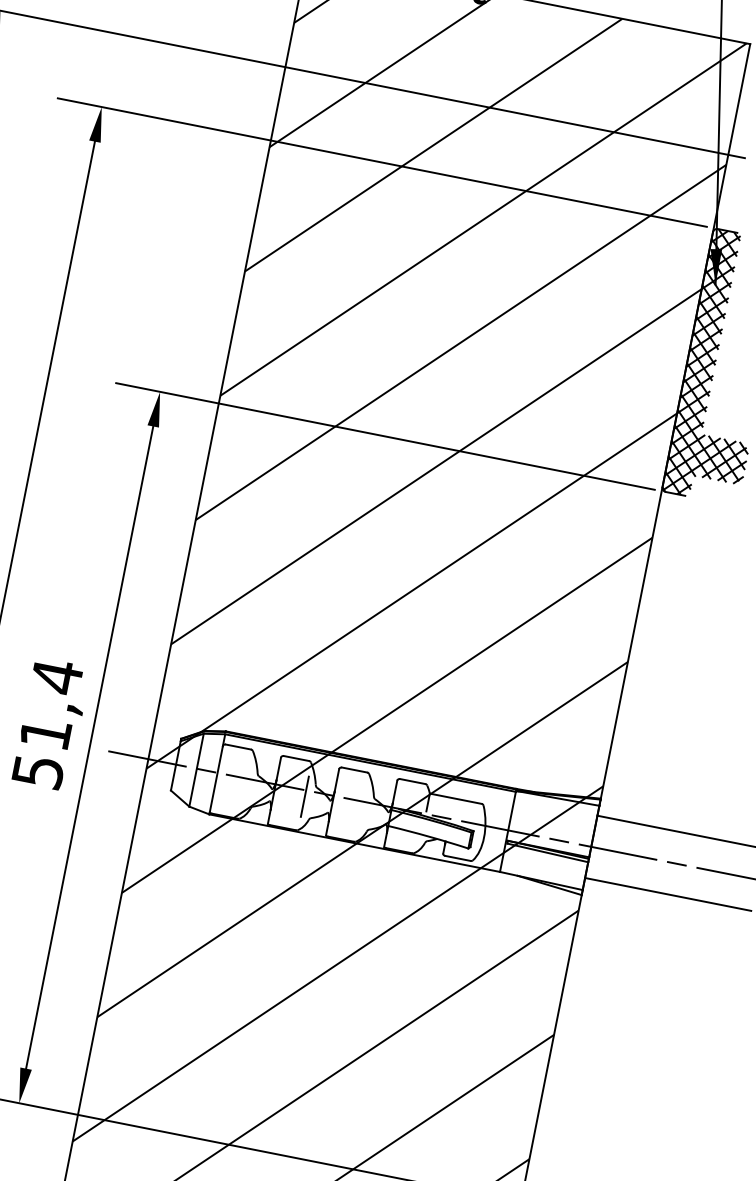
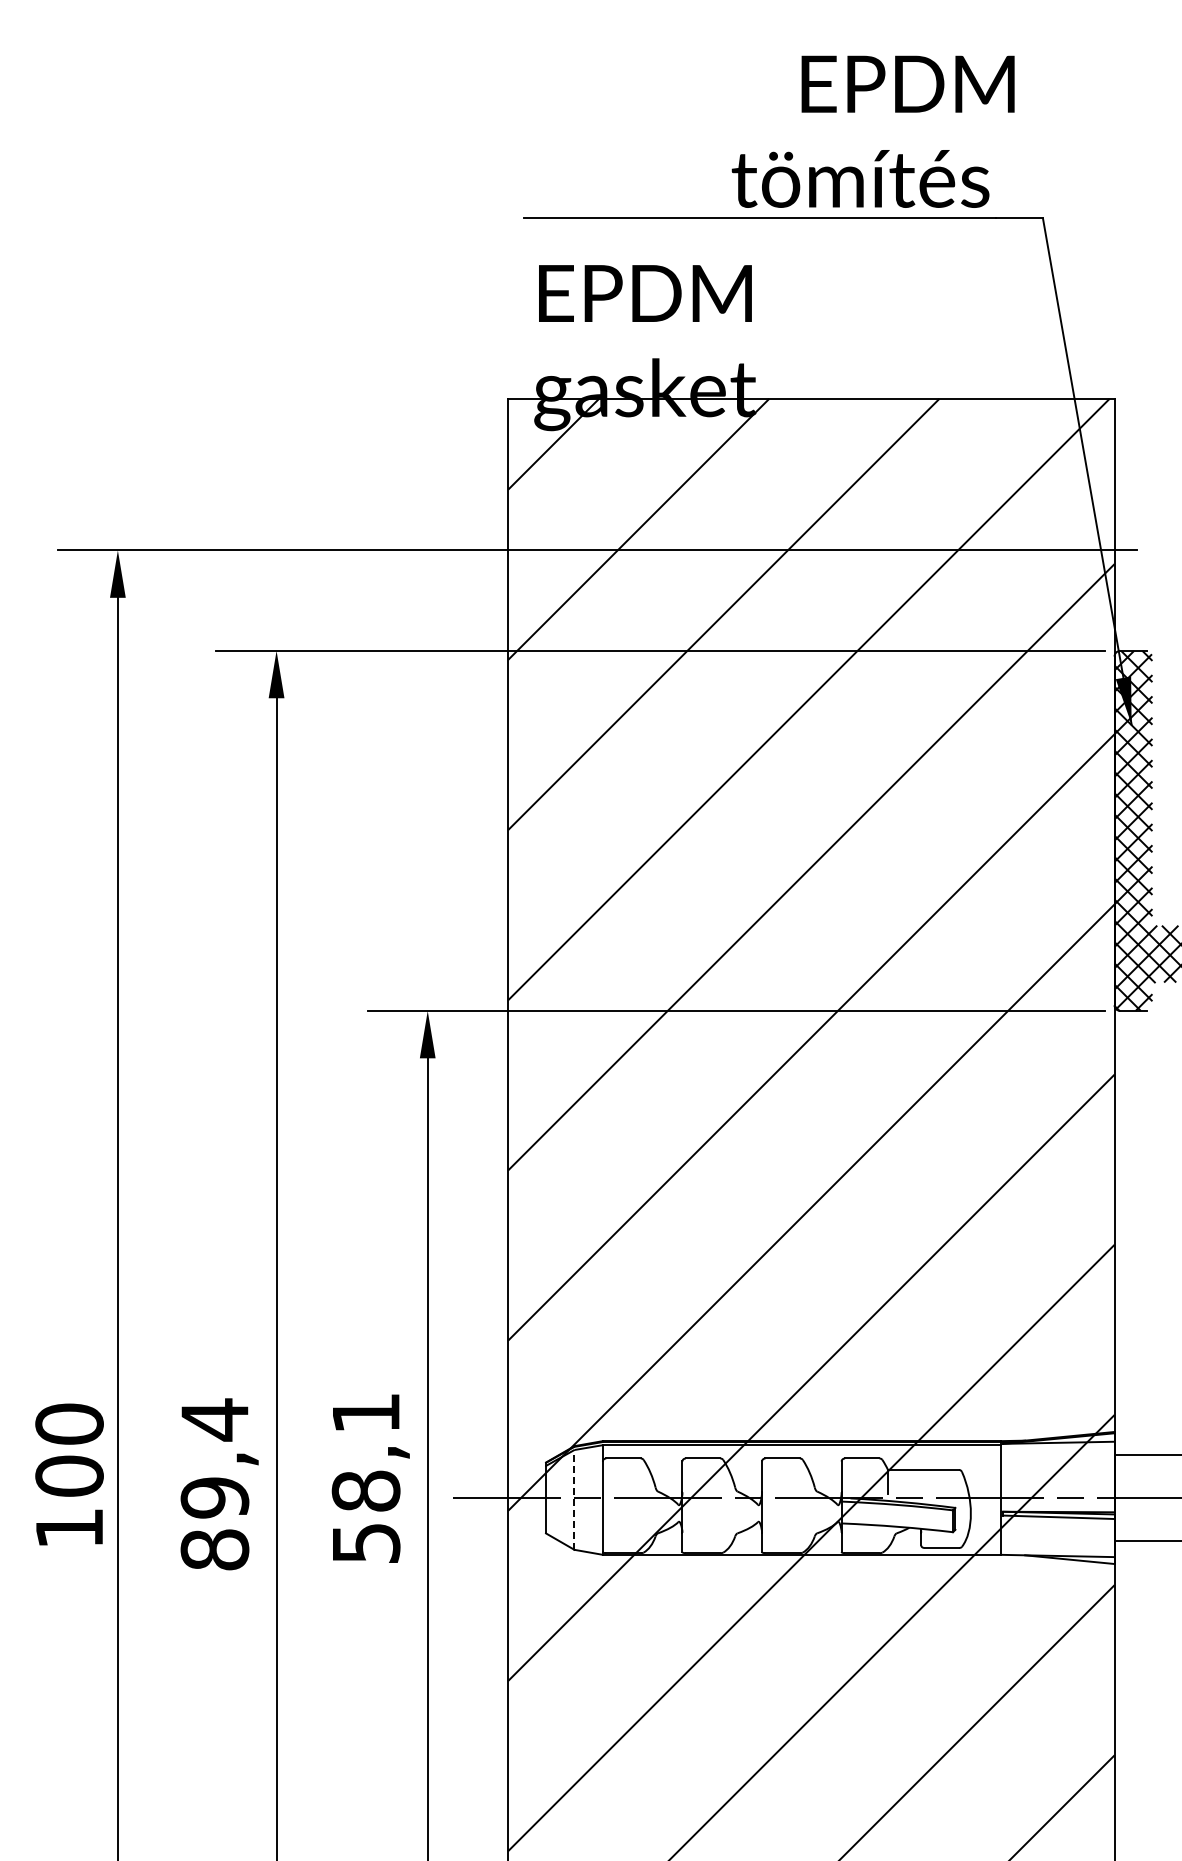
text: (50, 704) -> (365, 1451), 51,4 -> 58,1
line: (196, 769) -> (574, 1499), solid -> dashed
line: (305, 796) -> (724, 1506), removed

